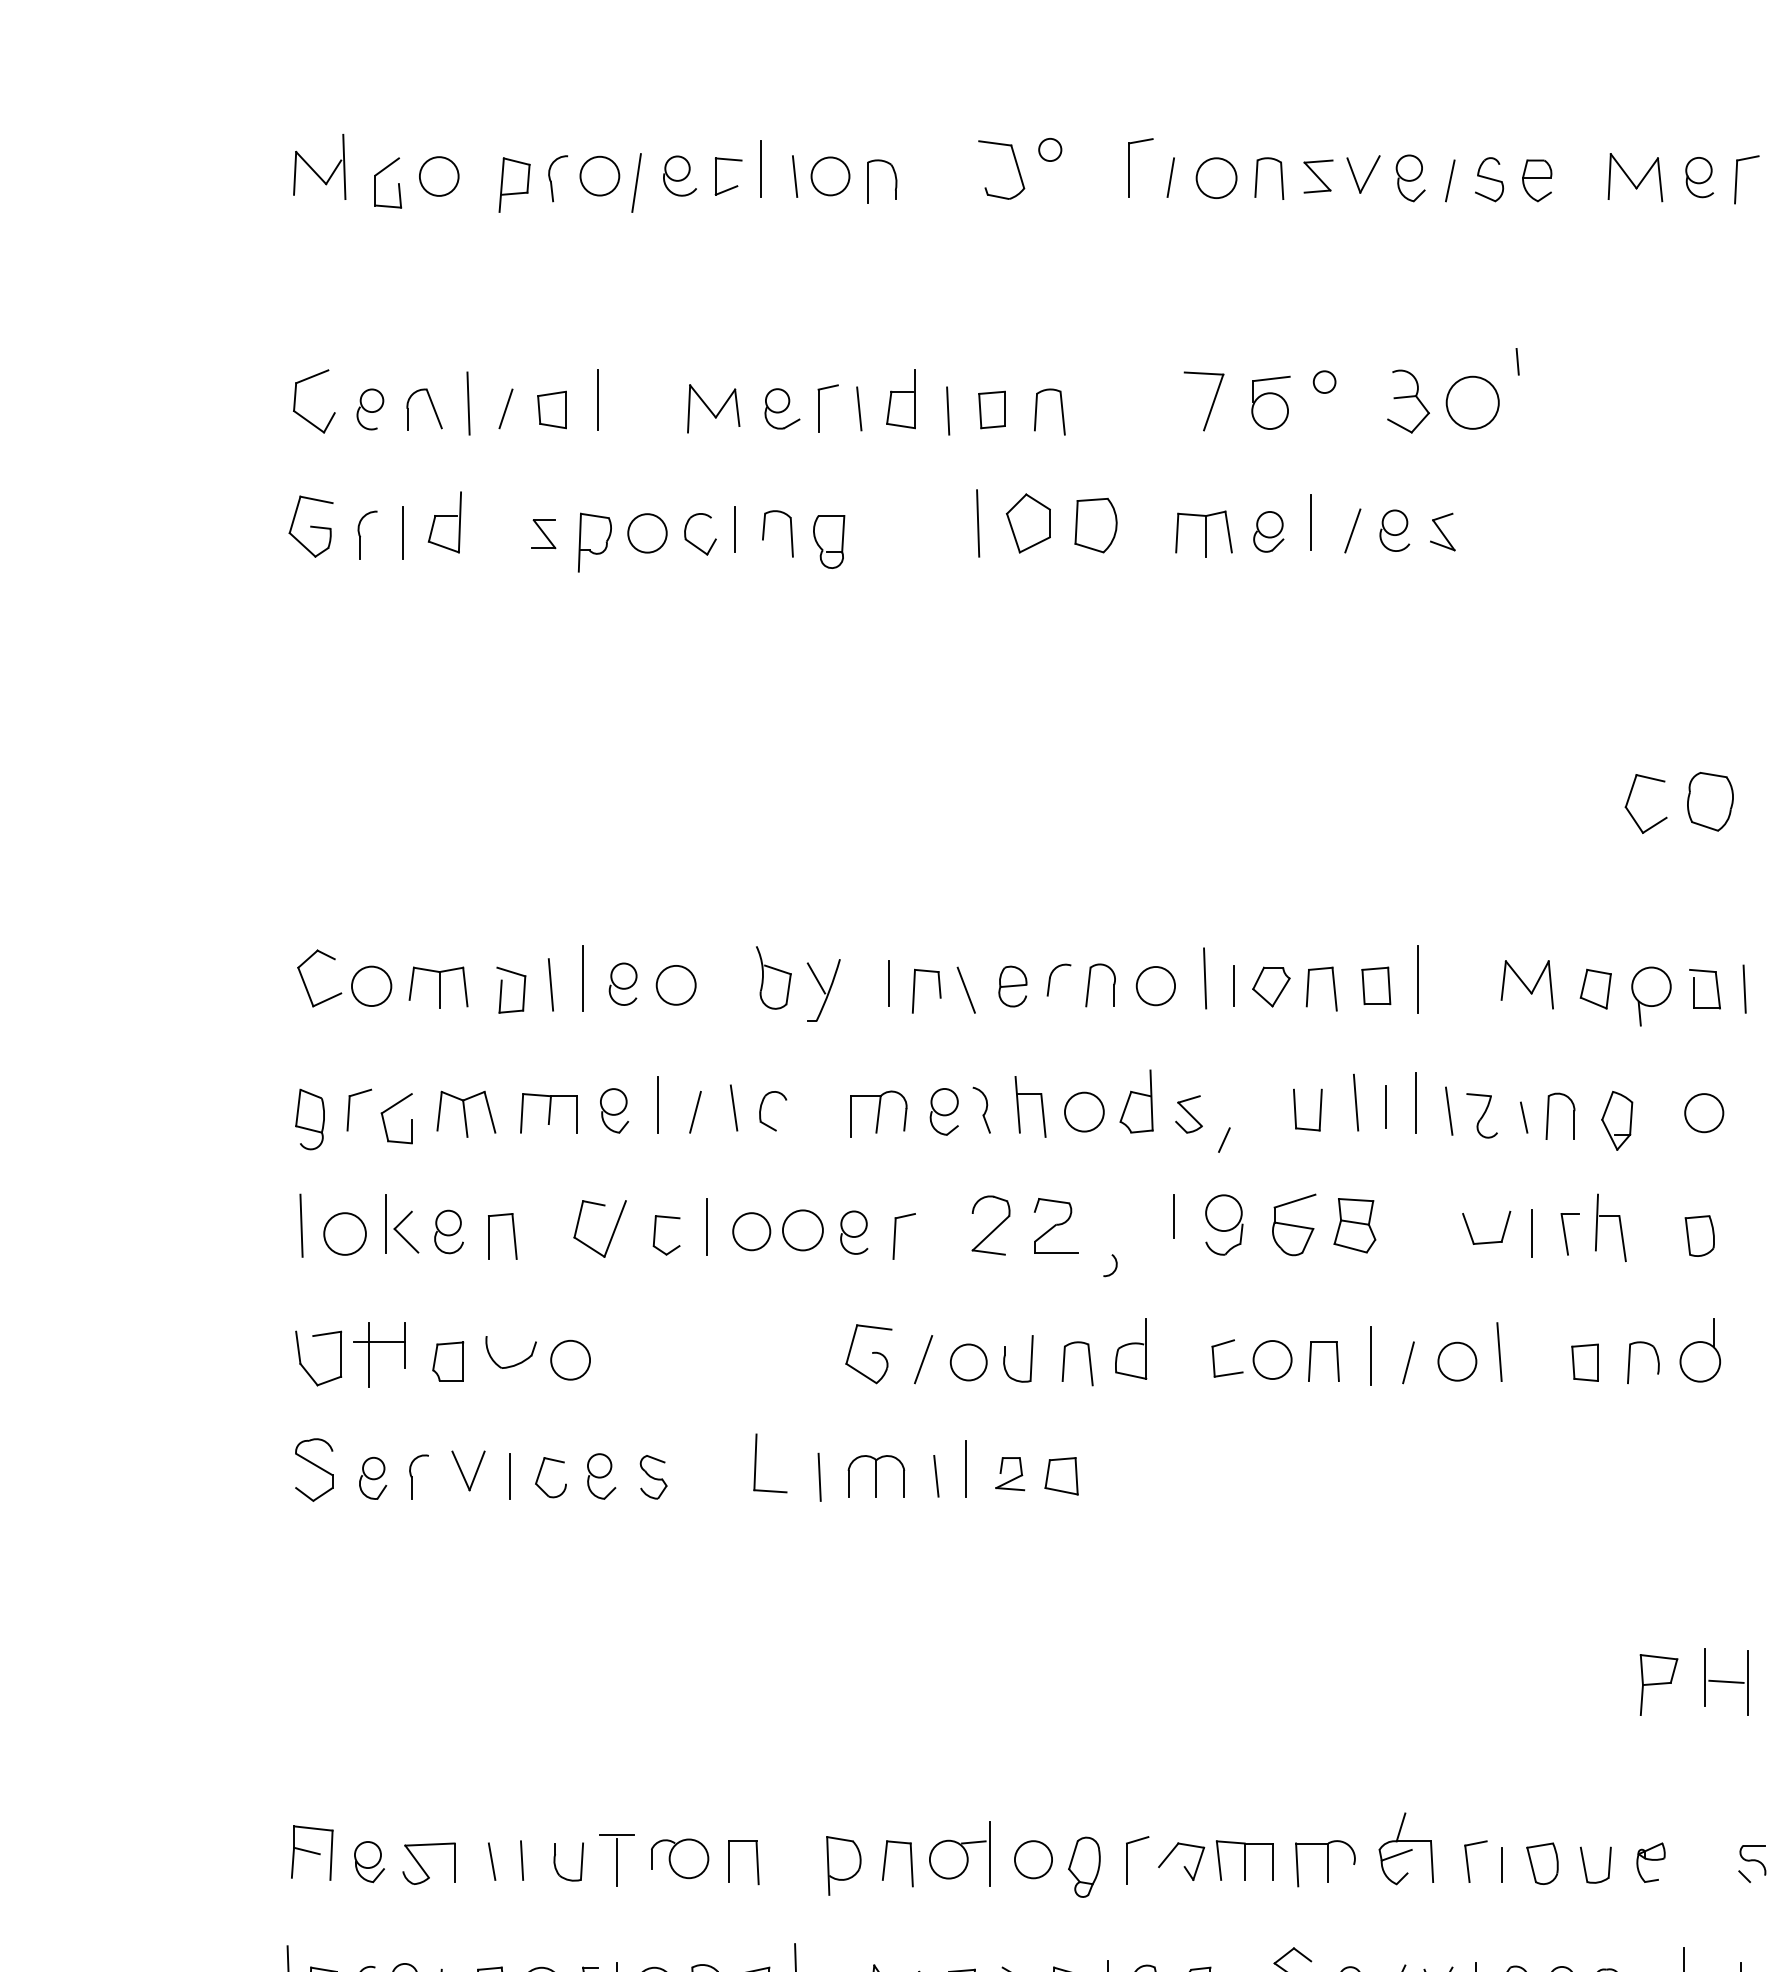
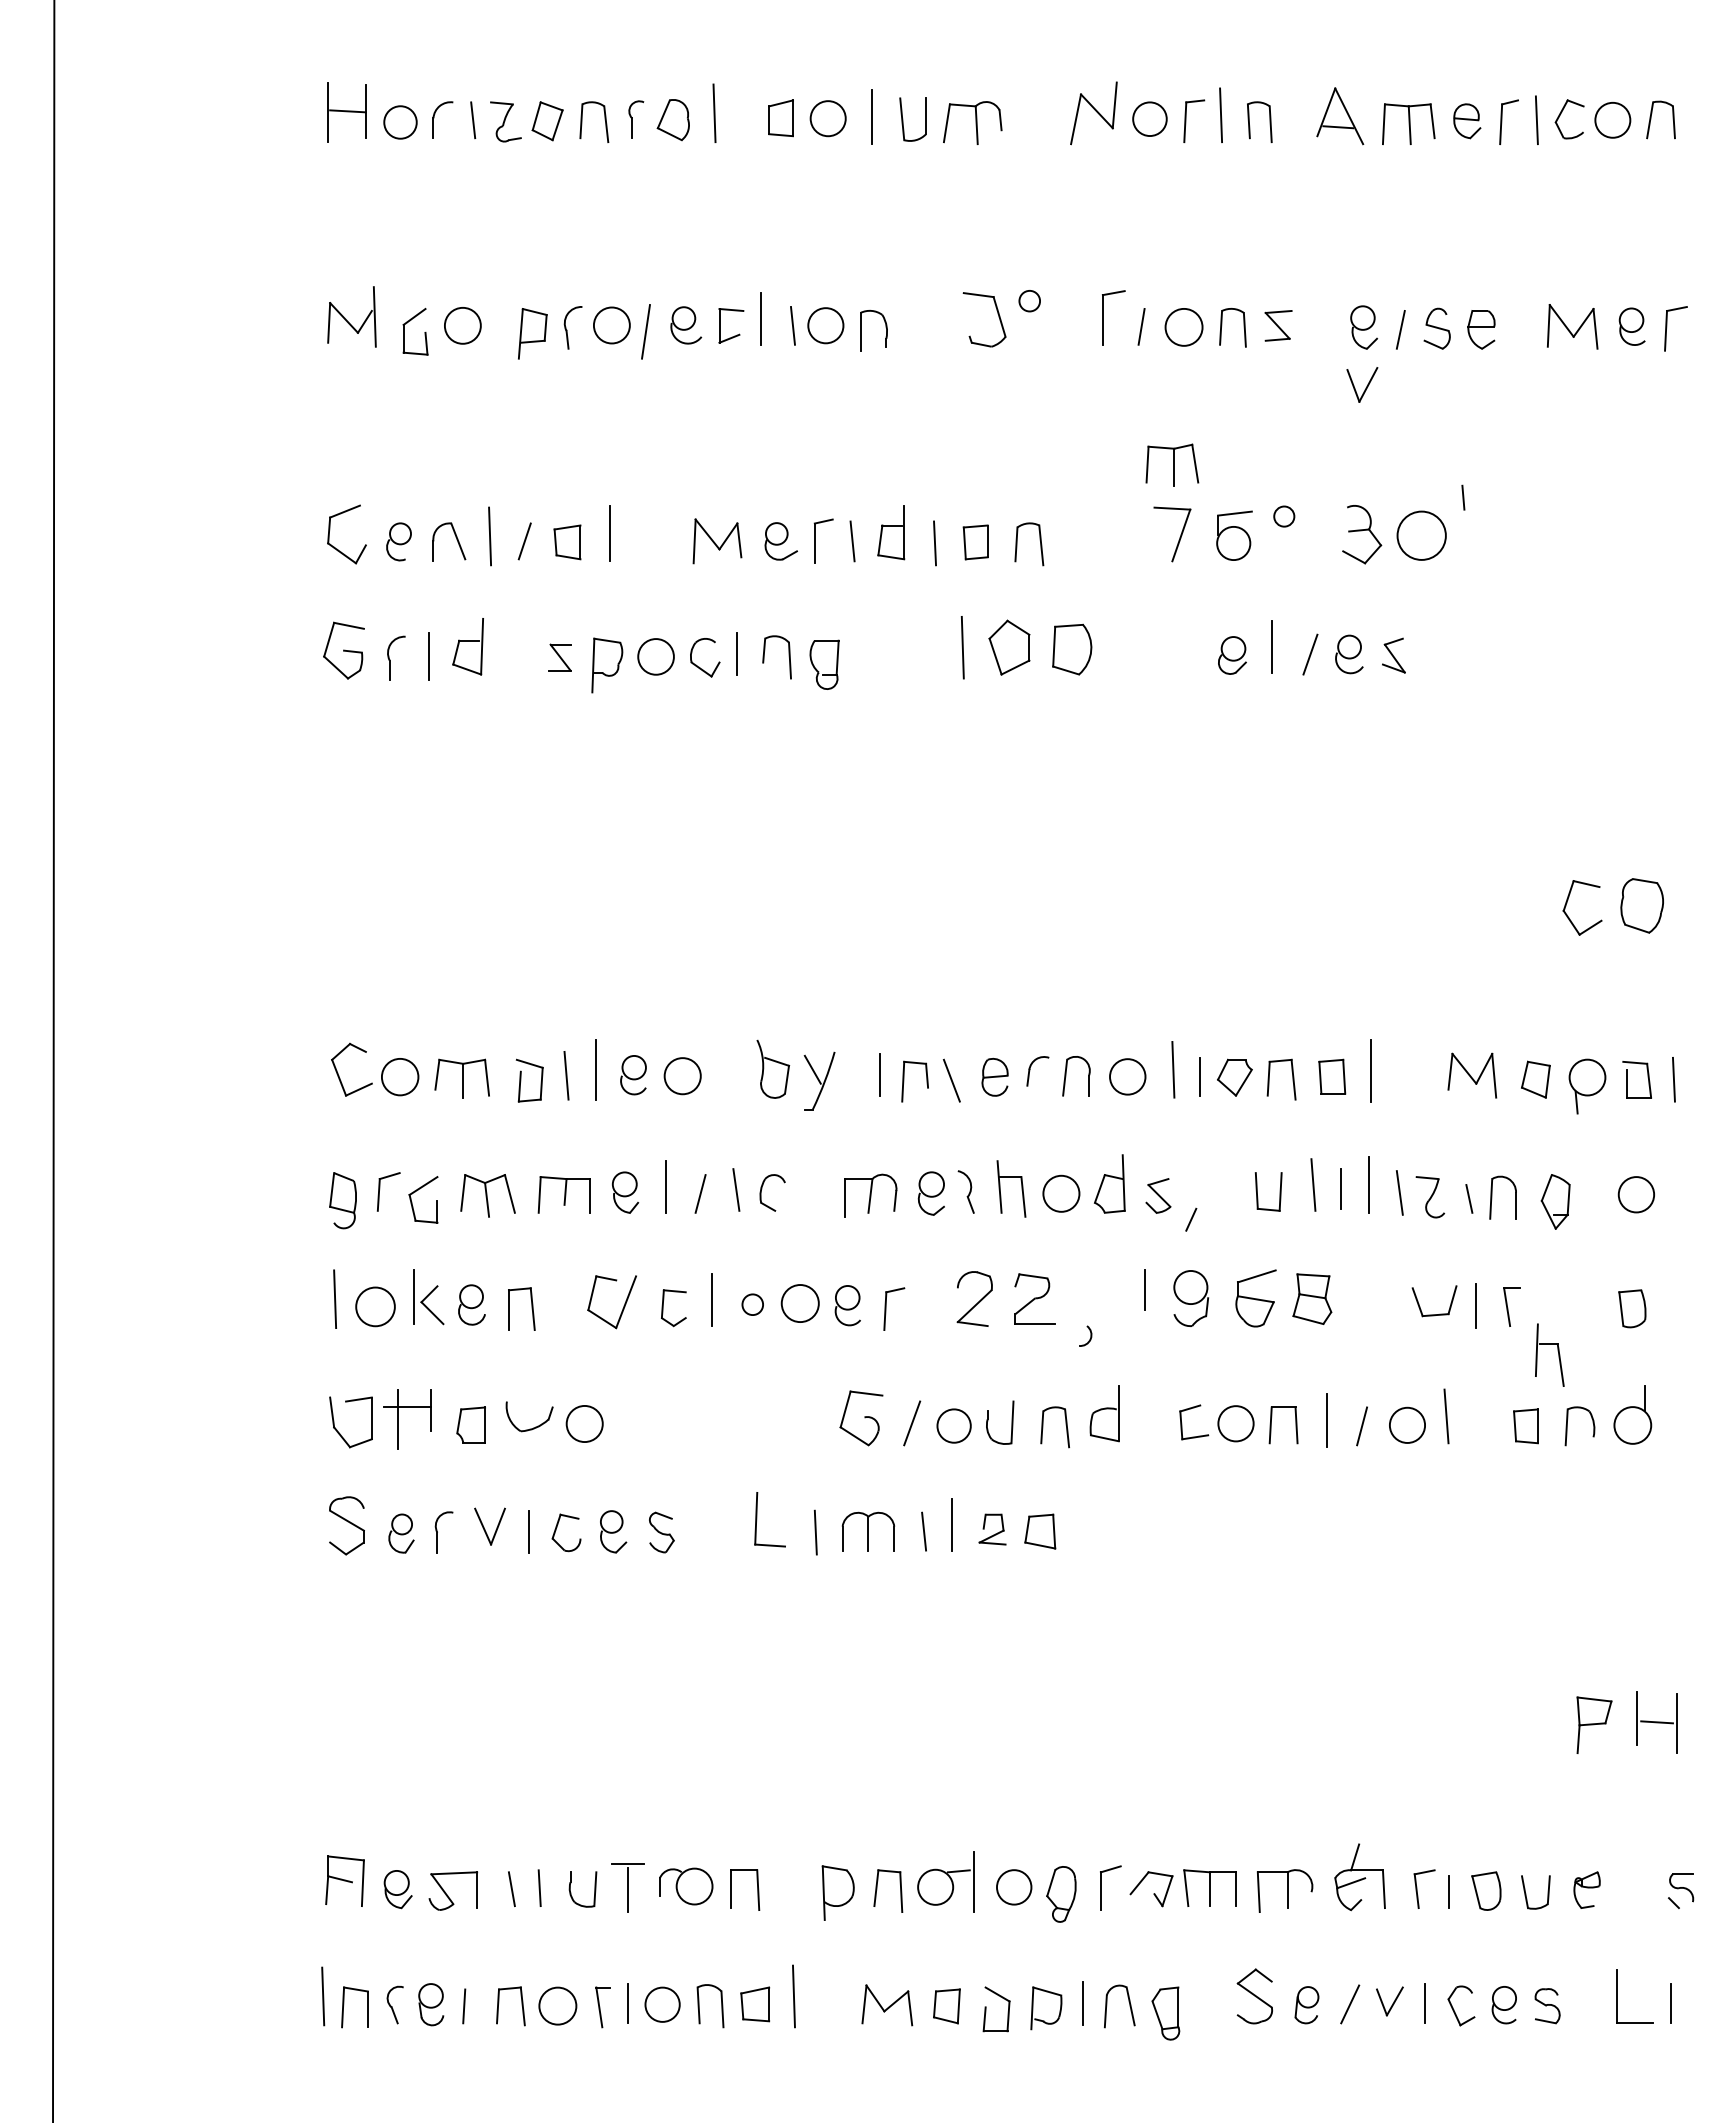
part: (1363, 174) -> (1362, 384), moved
part: (1204, 532) -> (1172, 464), moved
part: (1619, 1223) -> (1557, 1351), moved
circle: (751, 1231) -> (752, 1304), size x0.6

